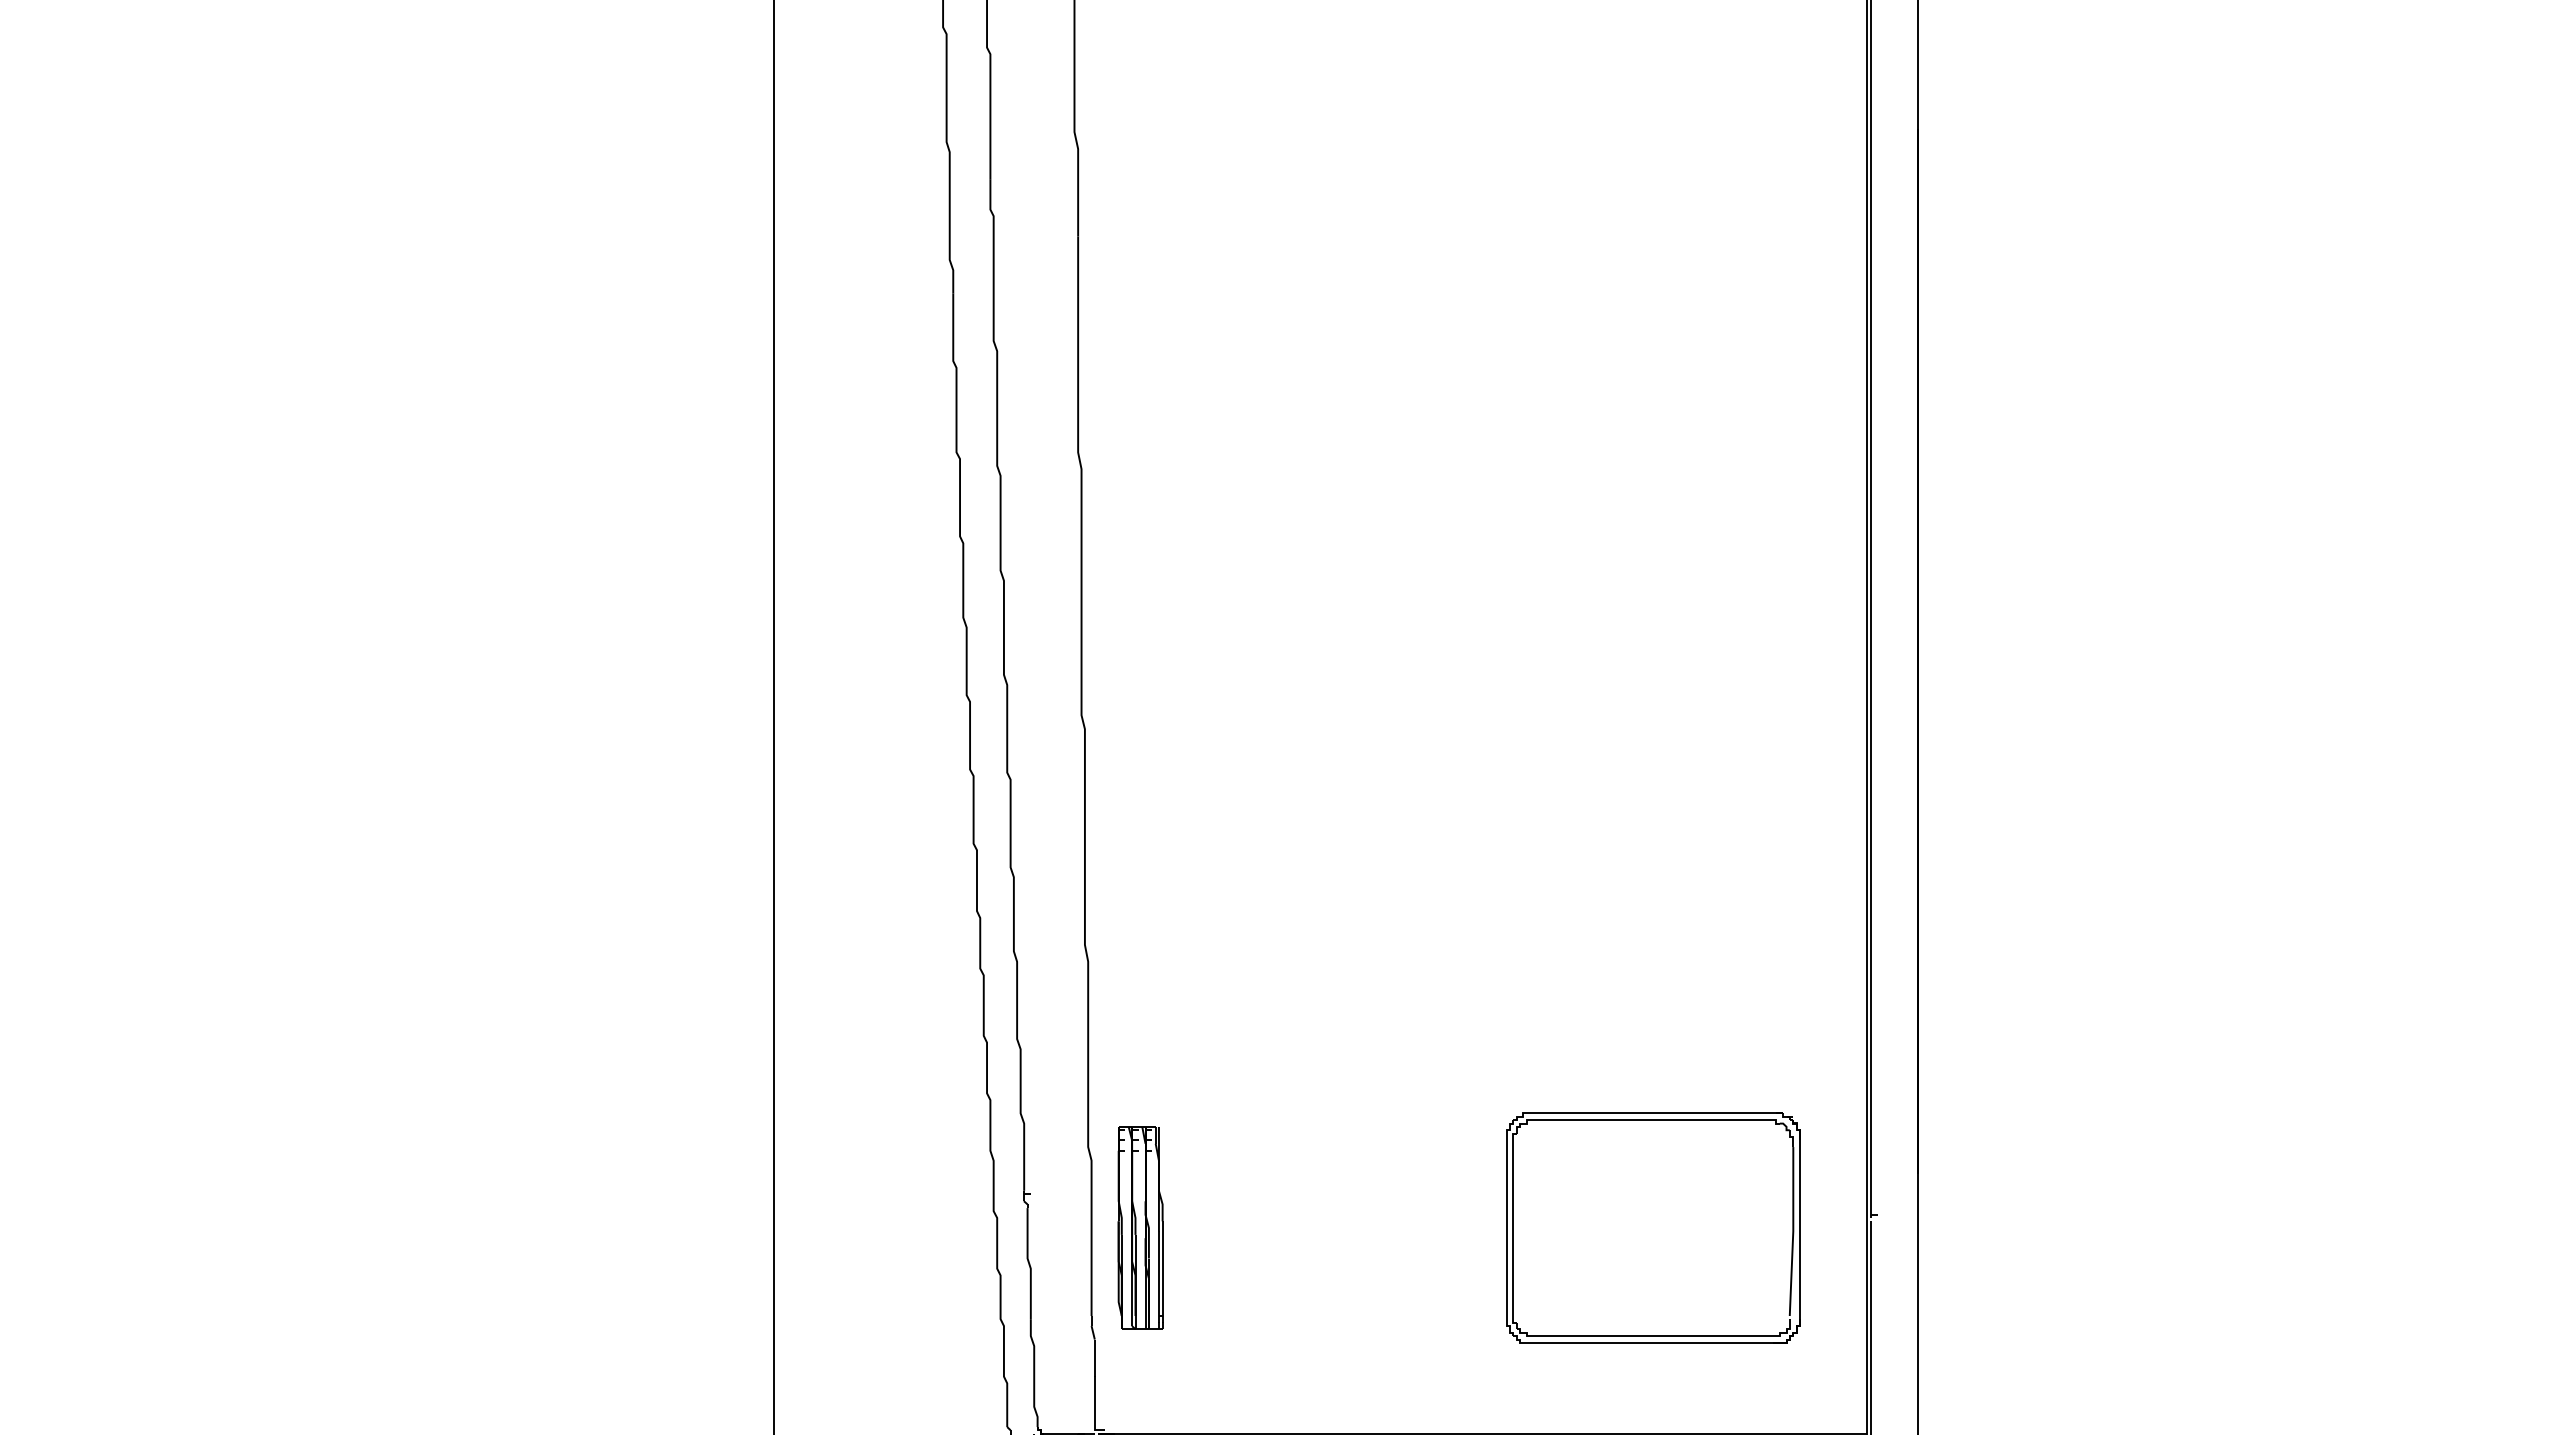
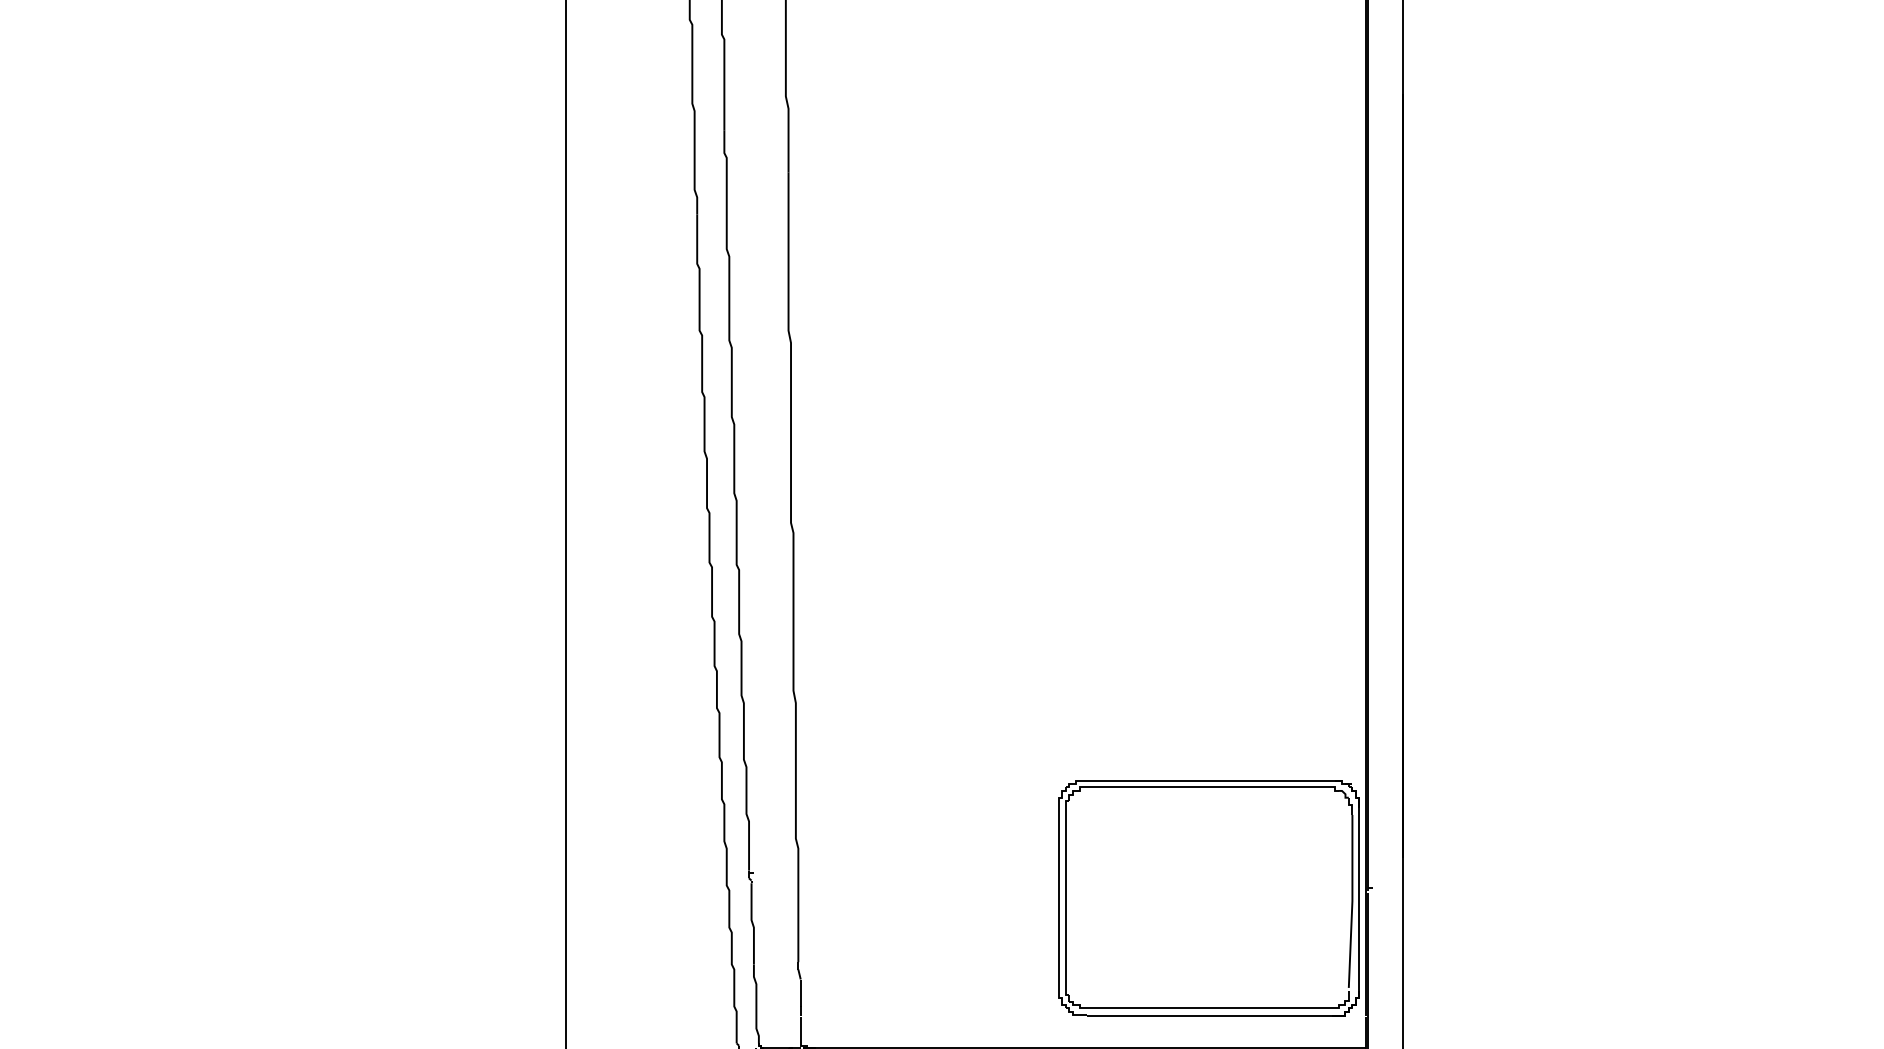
part: (1140, 1227) -> (834, 897), removed
part: (1653, 1227) -> (1209, 897), size x1.4

